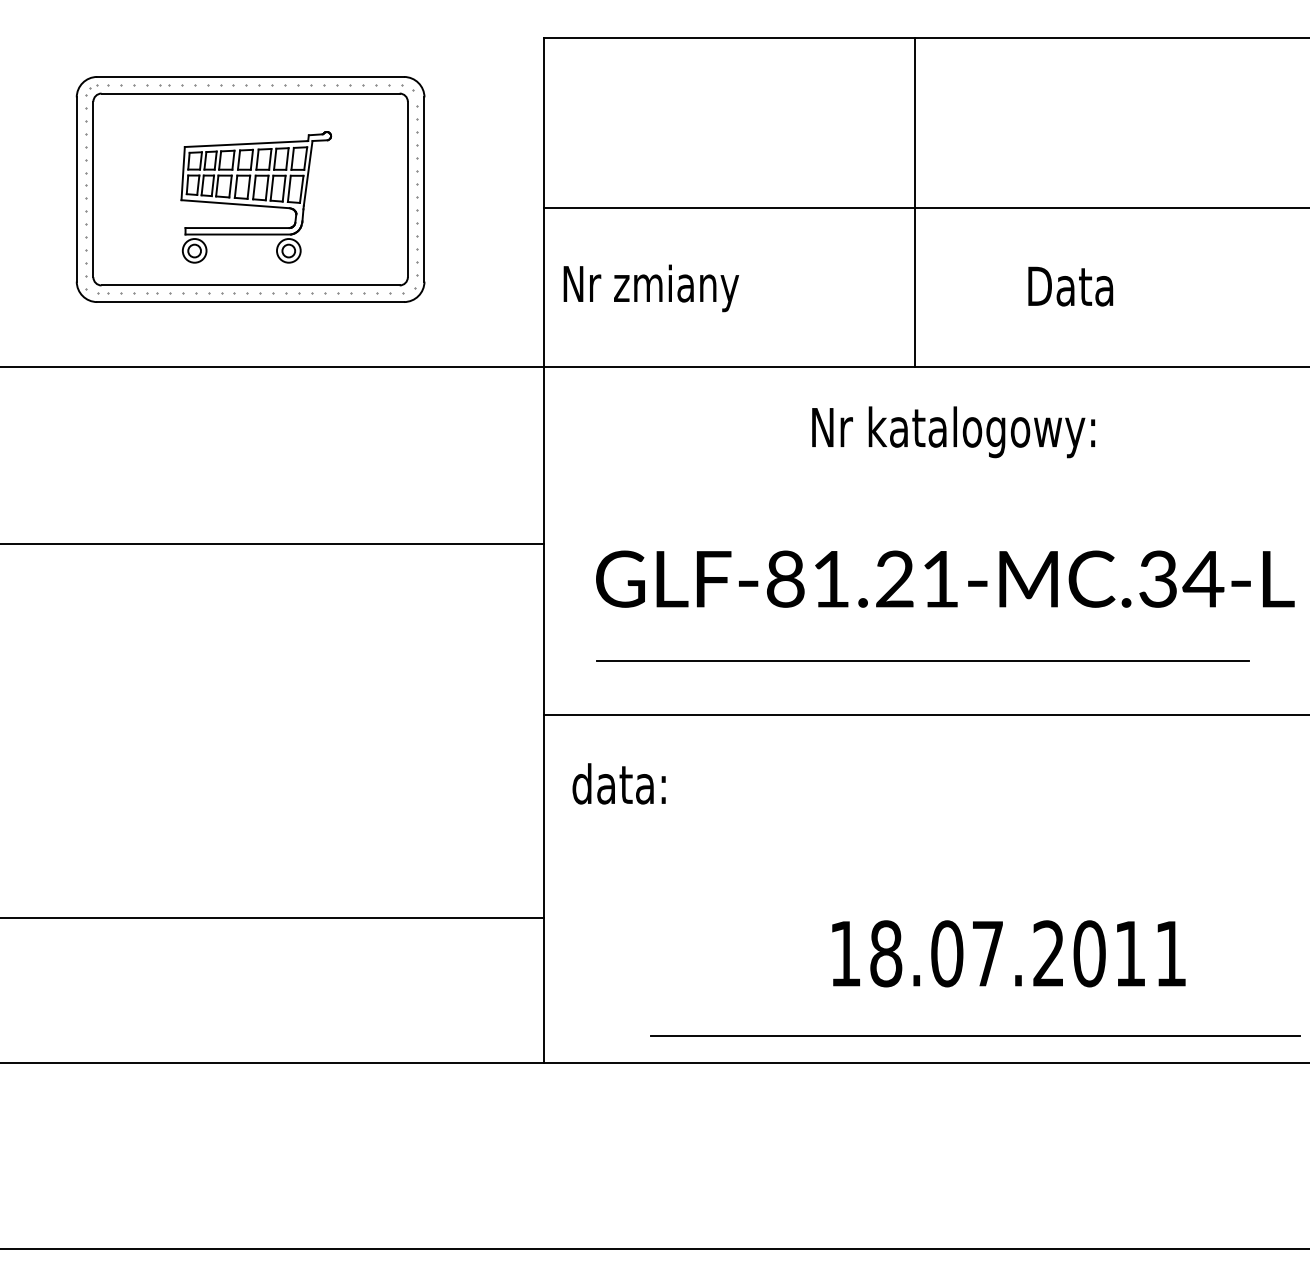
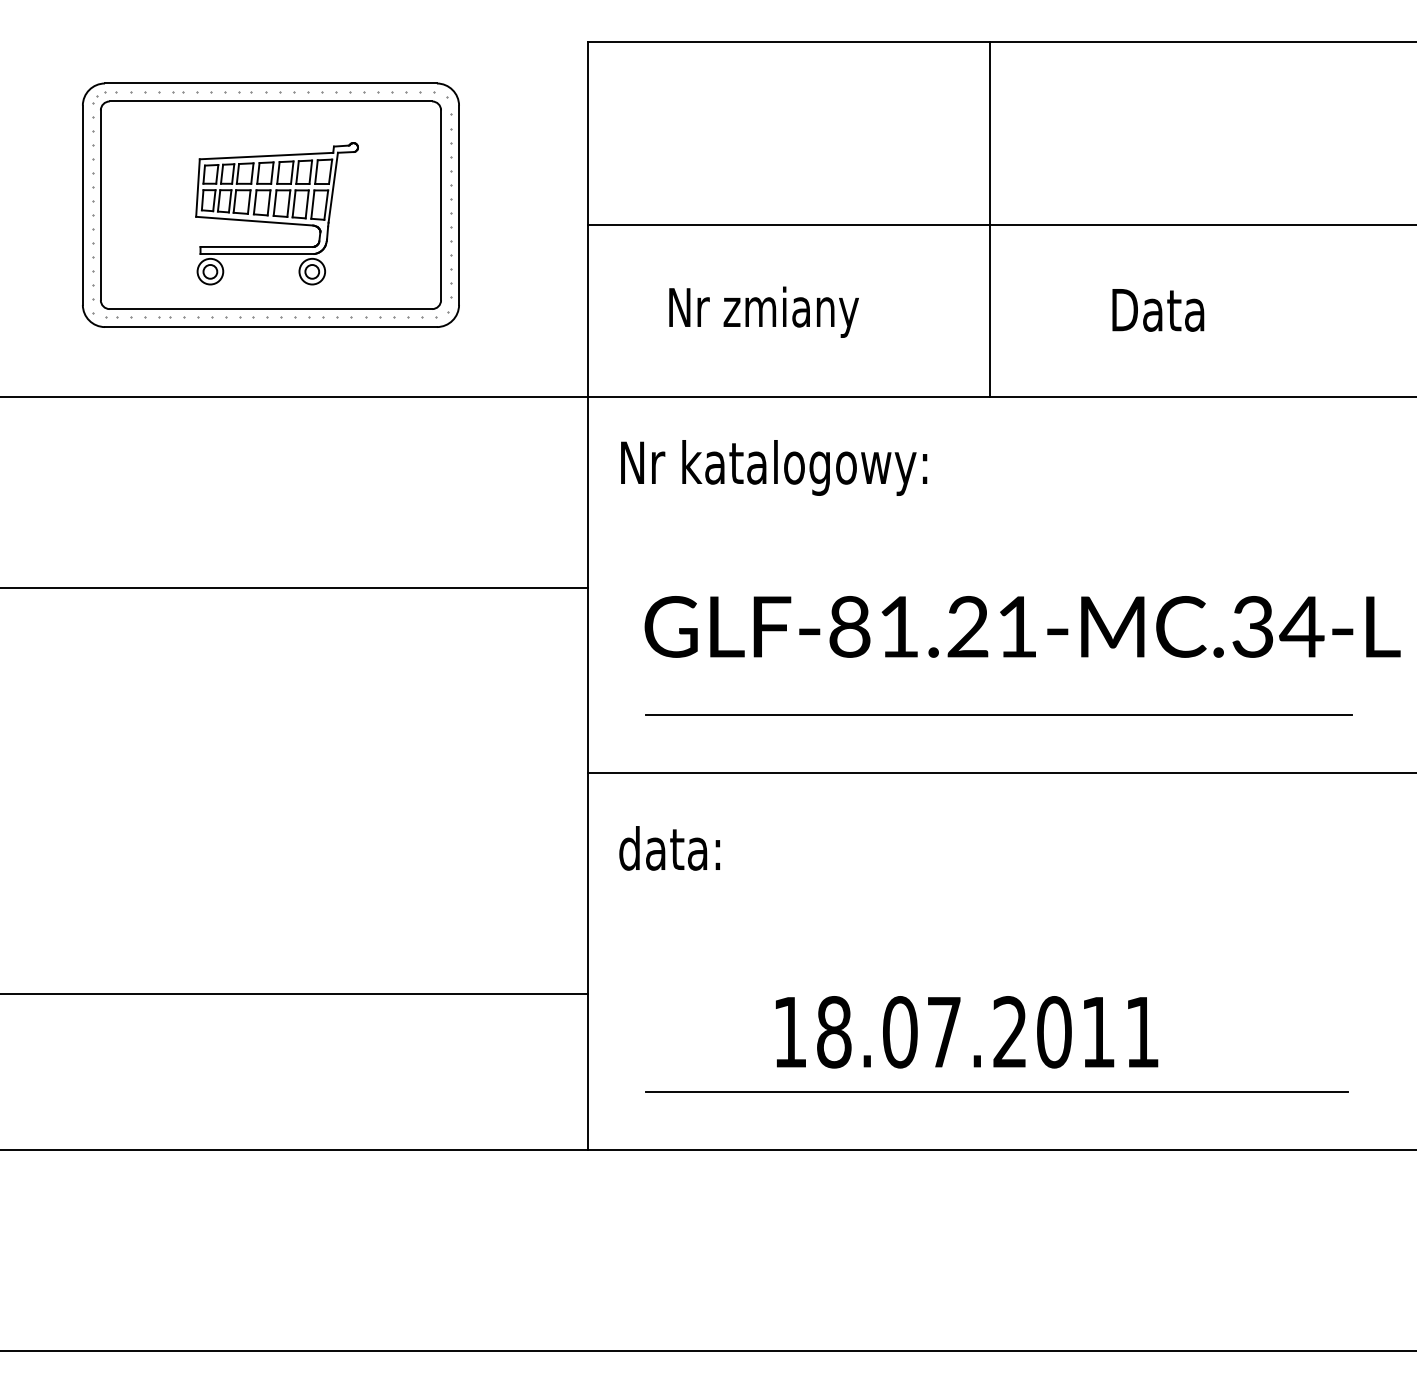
text: (651, 288) -> (764, 312), moved
text: (953, 432) -> (773, 468), moved
text: (1008, 953) -> (966, 1031), moved
line: (975, 1035) -> (996, 1091), moved

